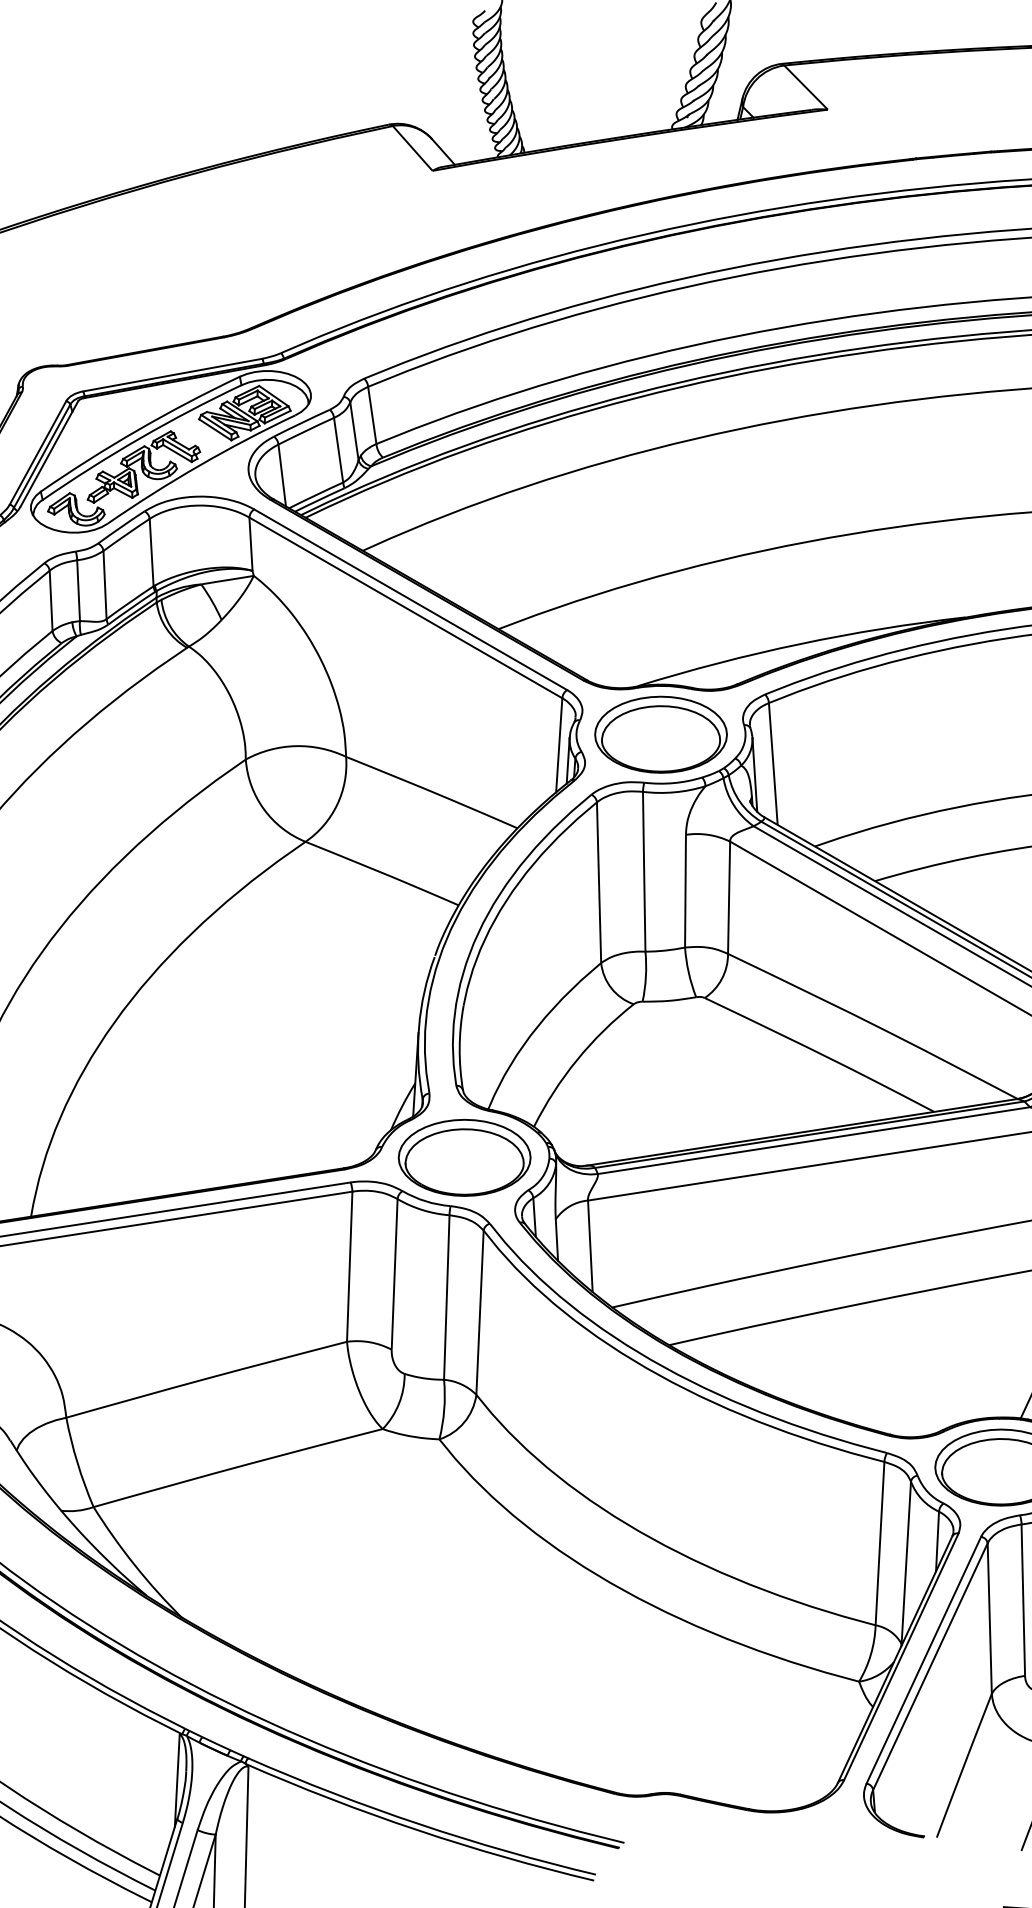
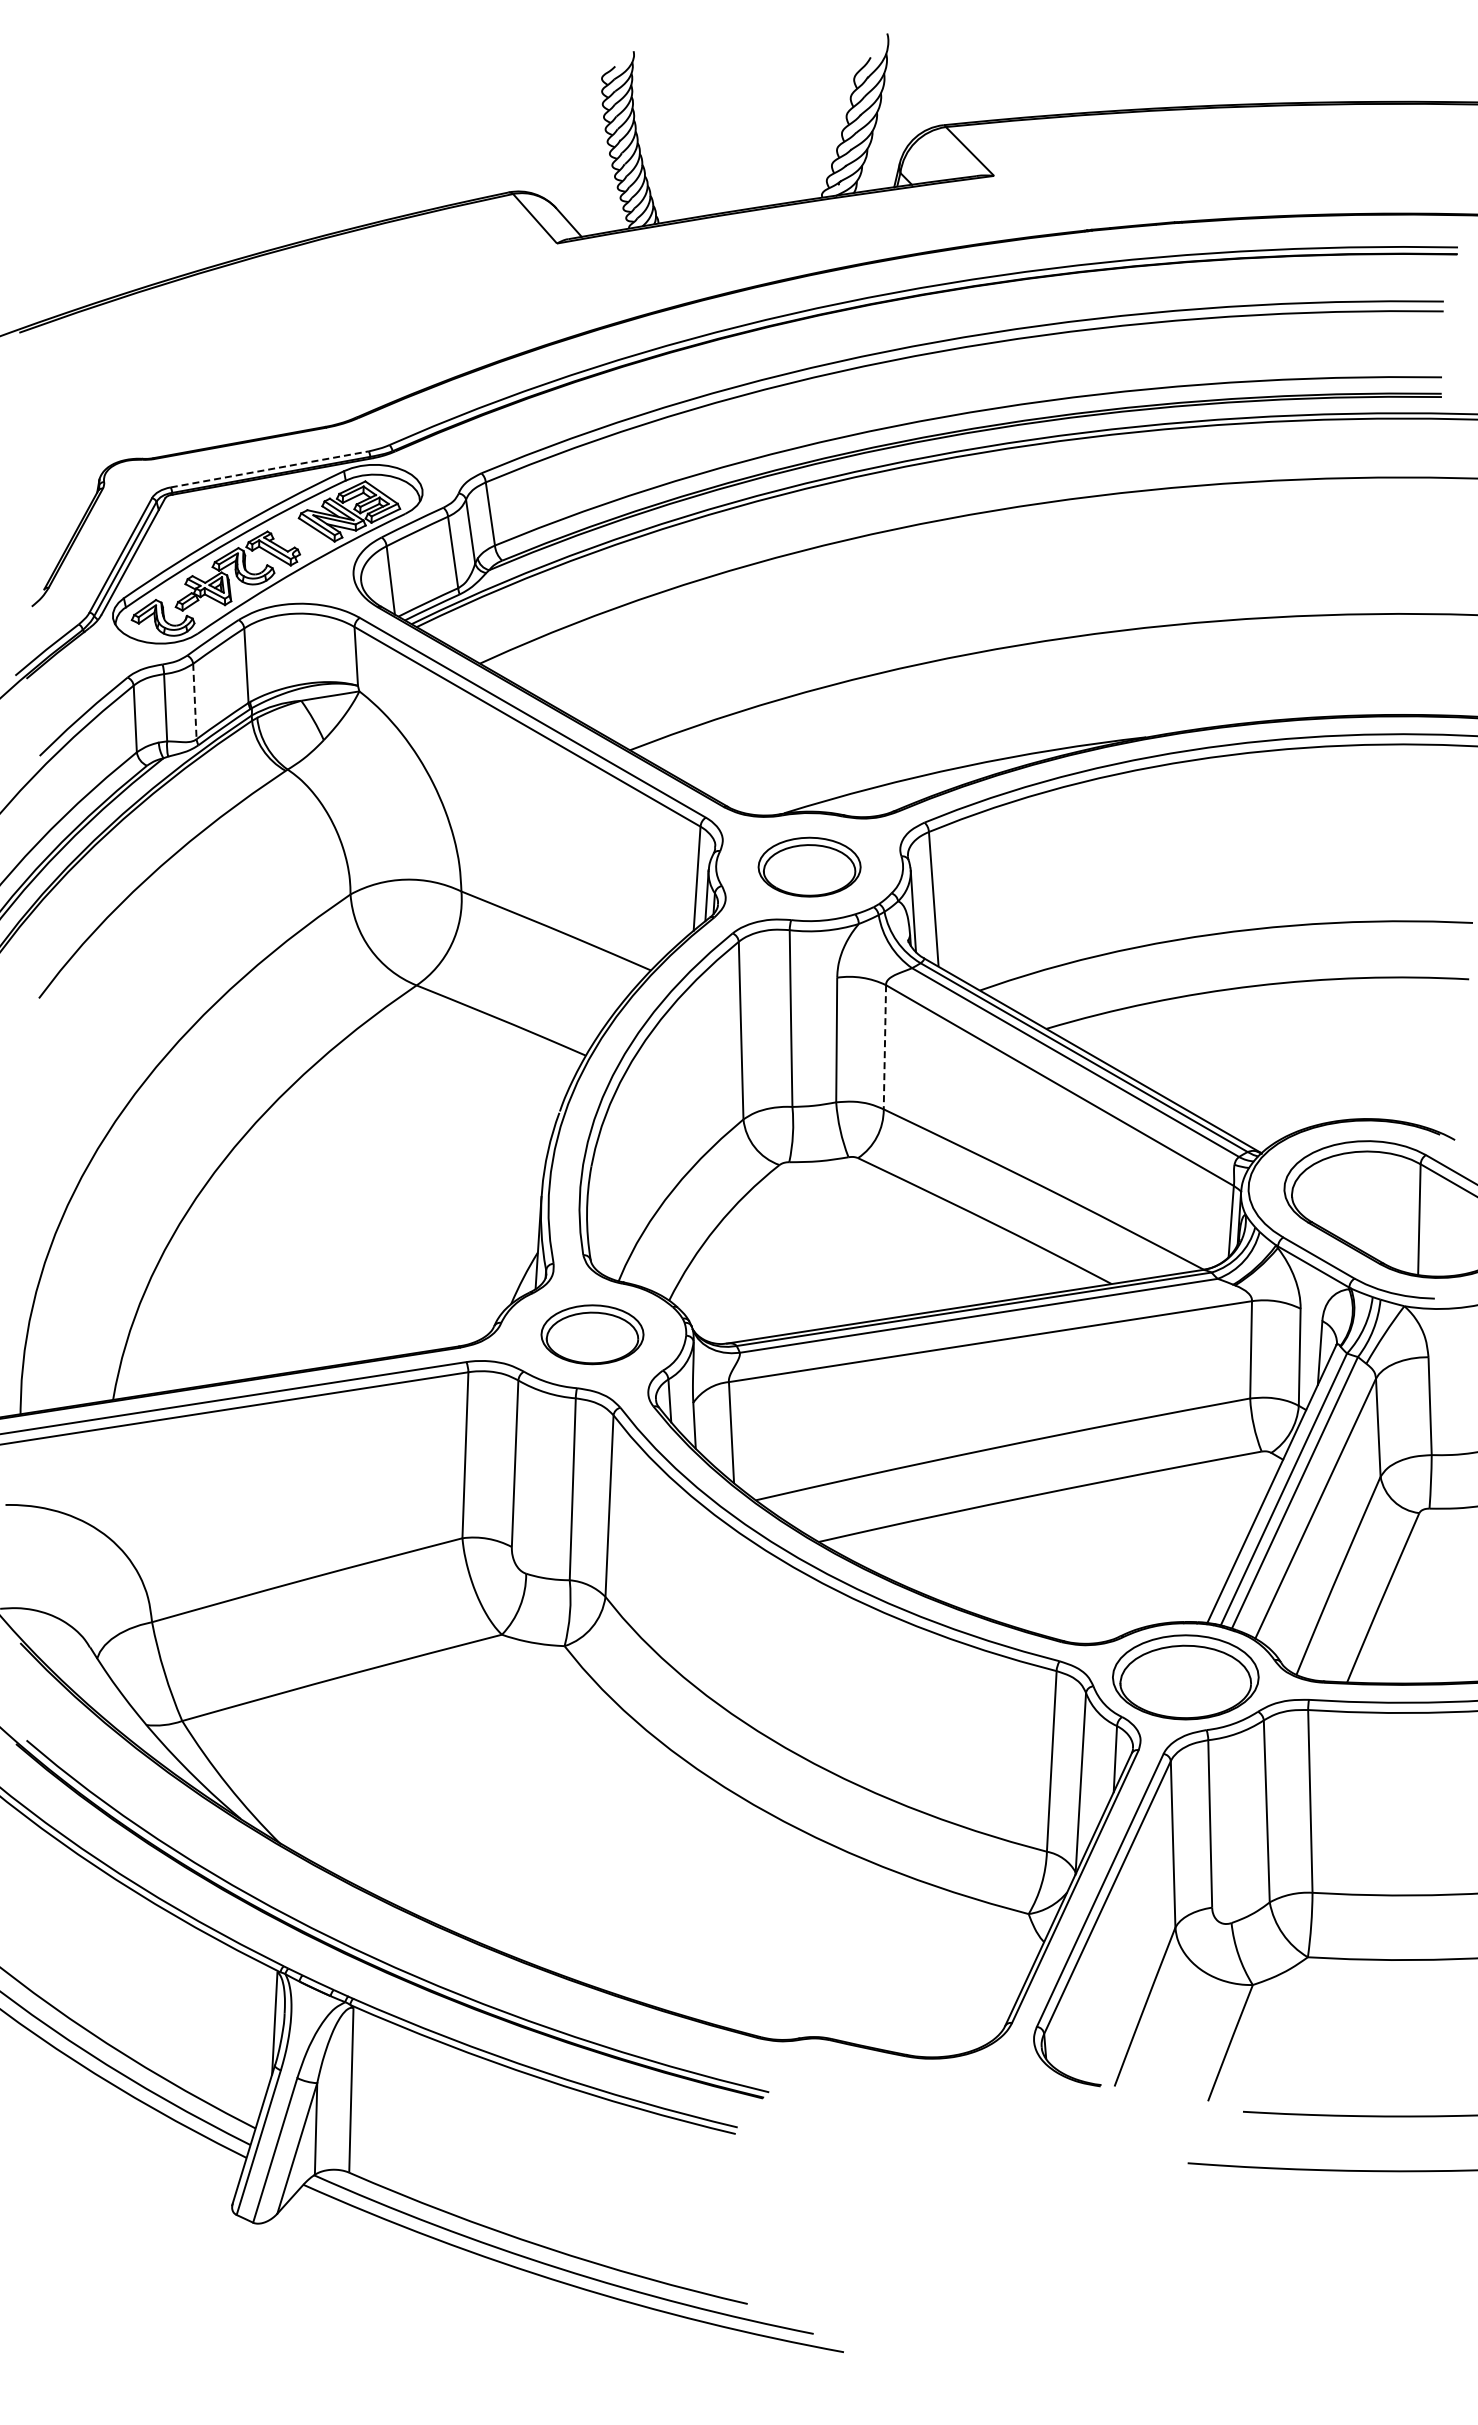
line: (172, 375) -> (269, 469), solid -> dashed
line: (104, 585) -> (194, 701), solid -> dashed
part: (660, 735) -> (809, 867), size x0.7
line: (728, 897) -> (884, 1047), solid -> dashed
part: (464, 1157) -> (592, 1334), size x0.7

